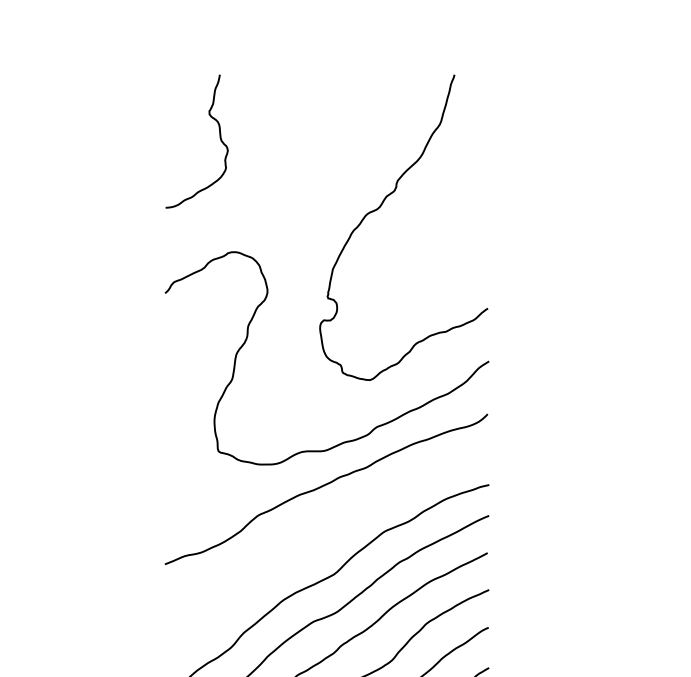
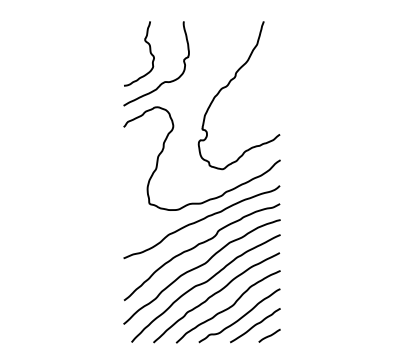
curve: (247, 198) -> (163, 81), added
curve: (315, 541) -> (196, 247), added

